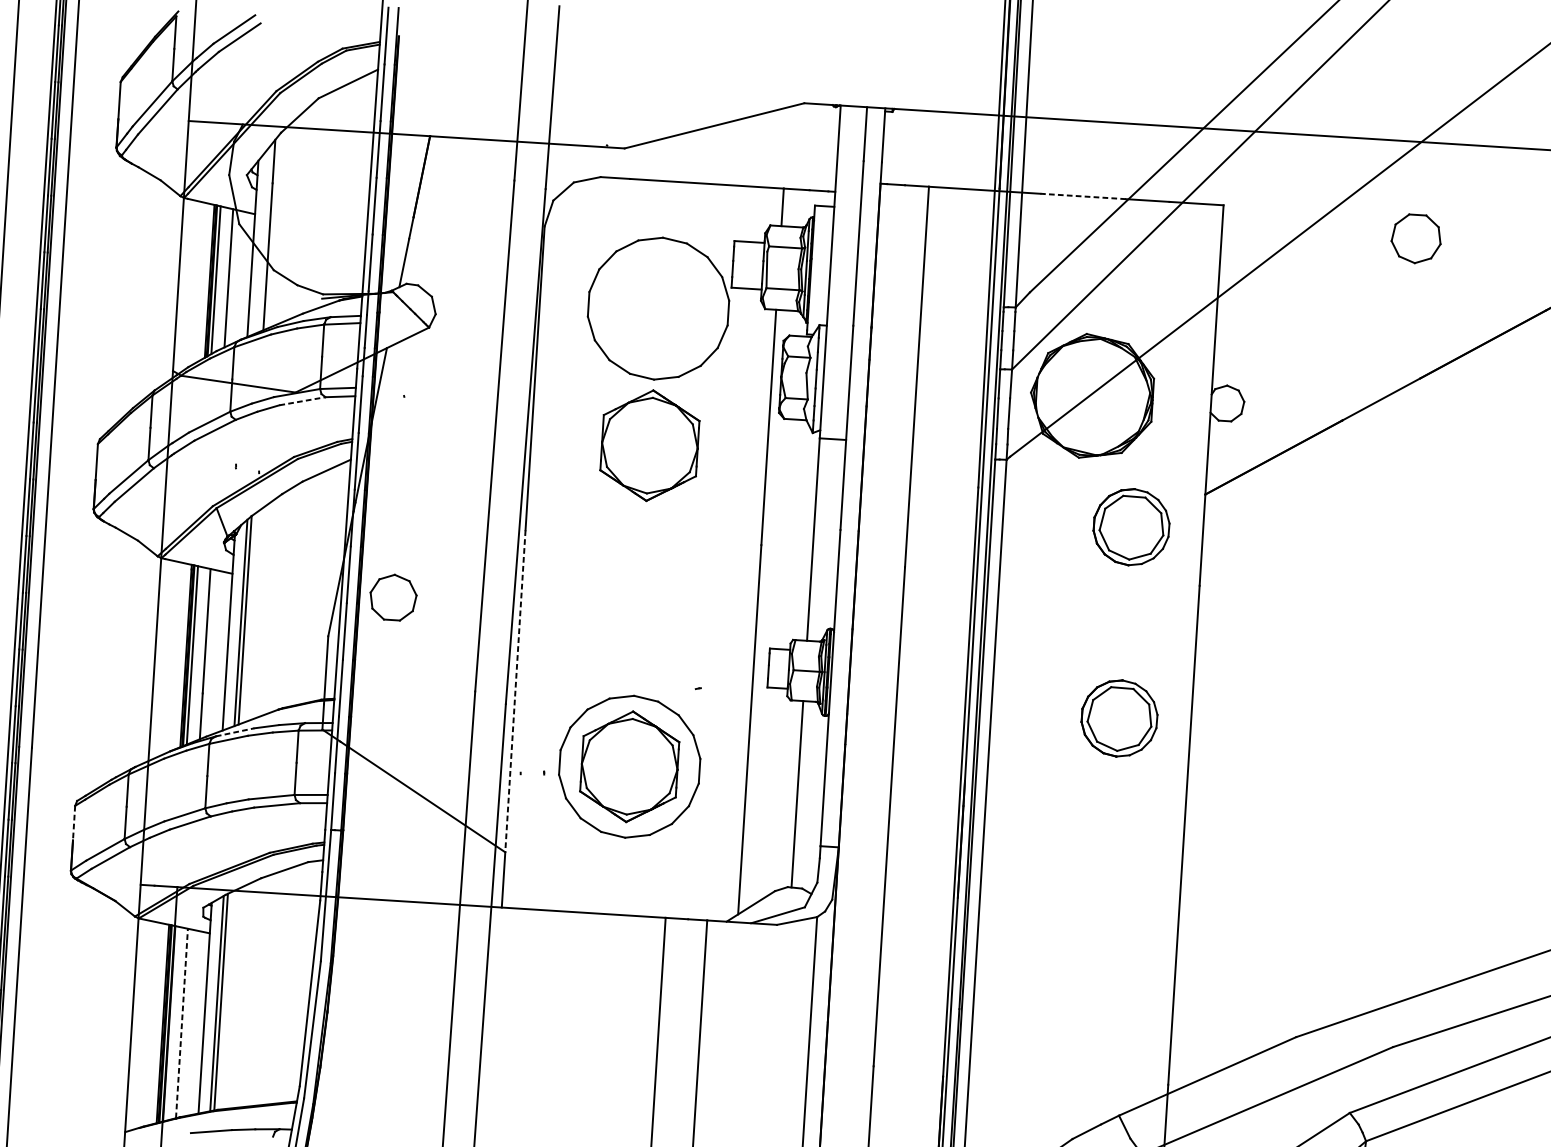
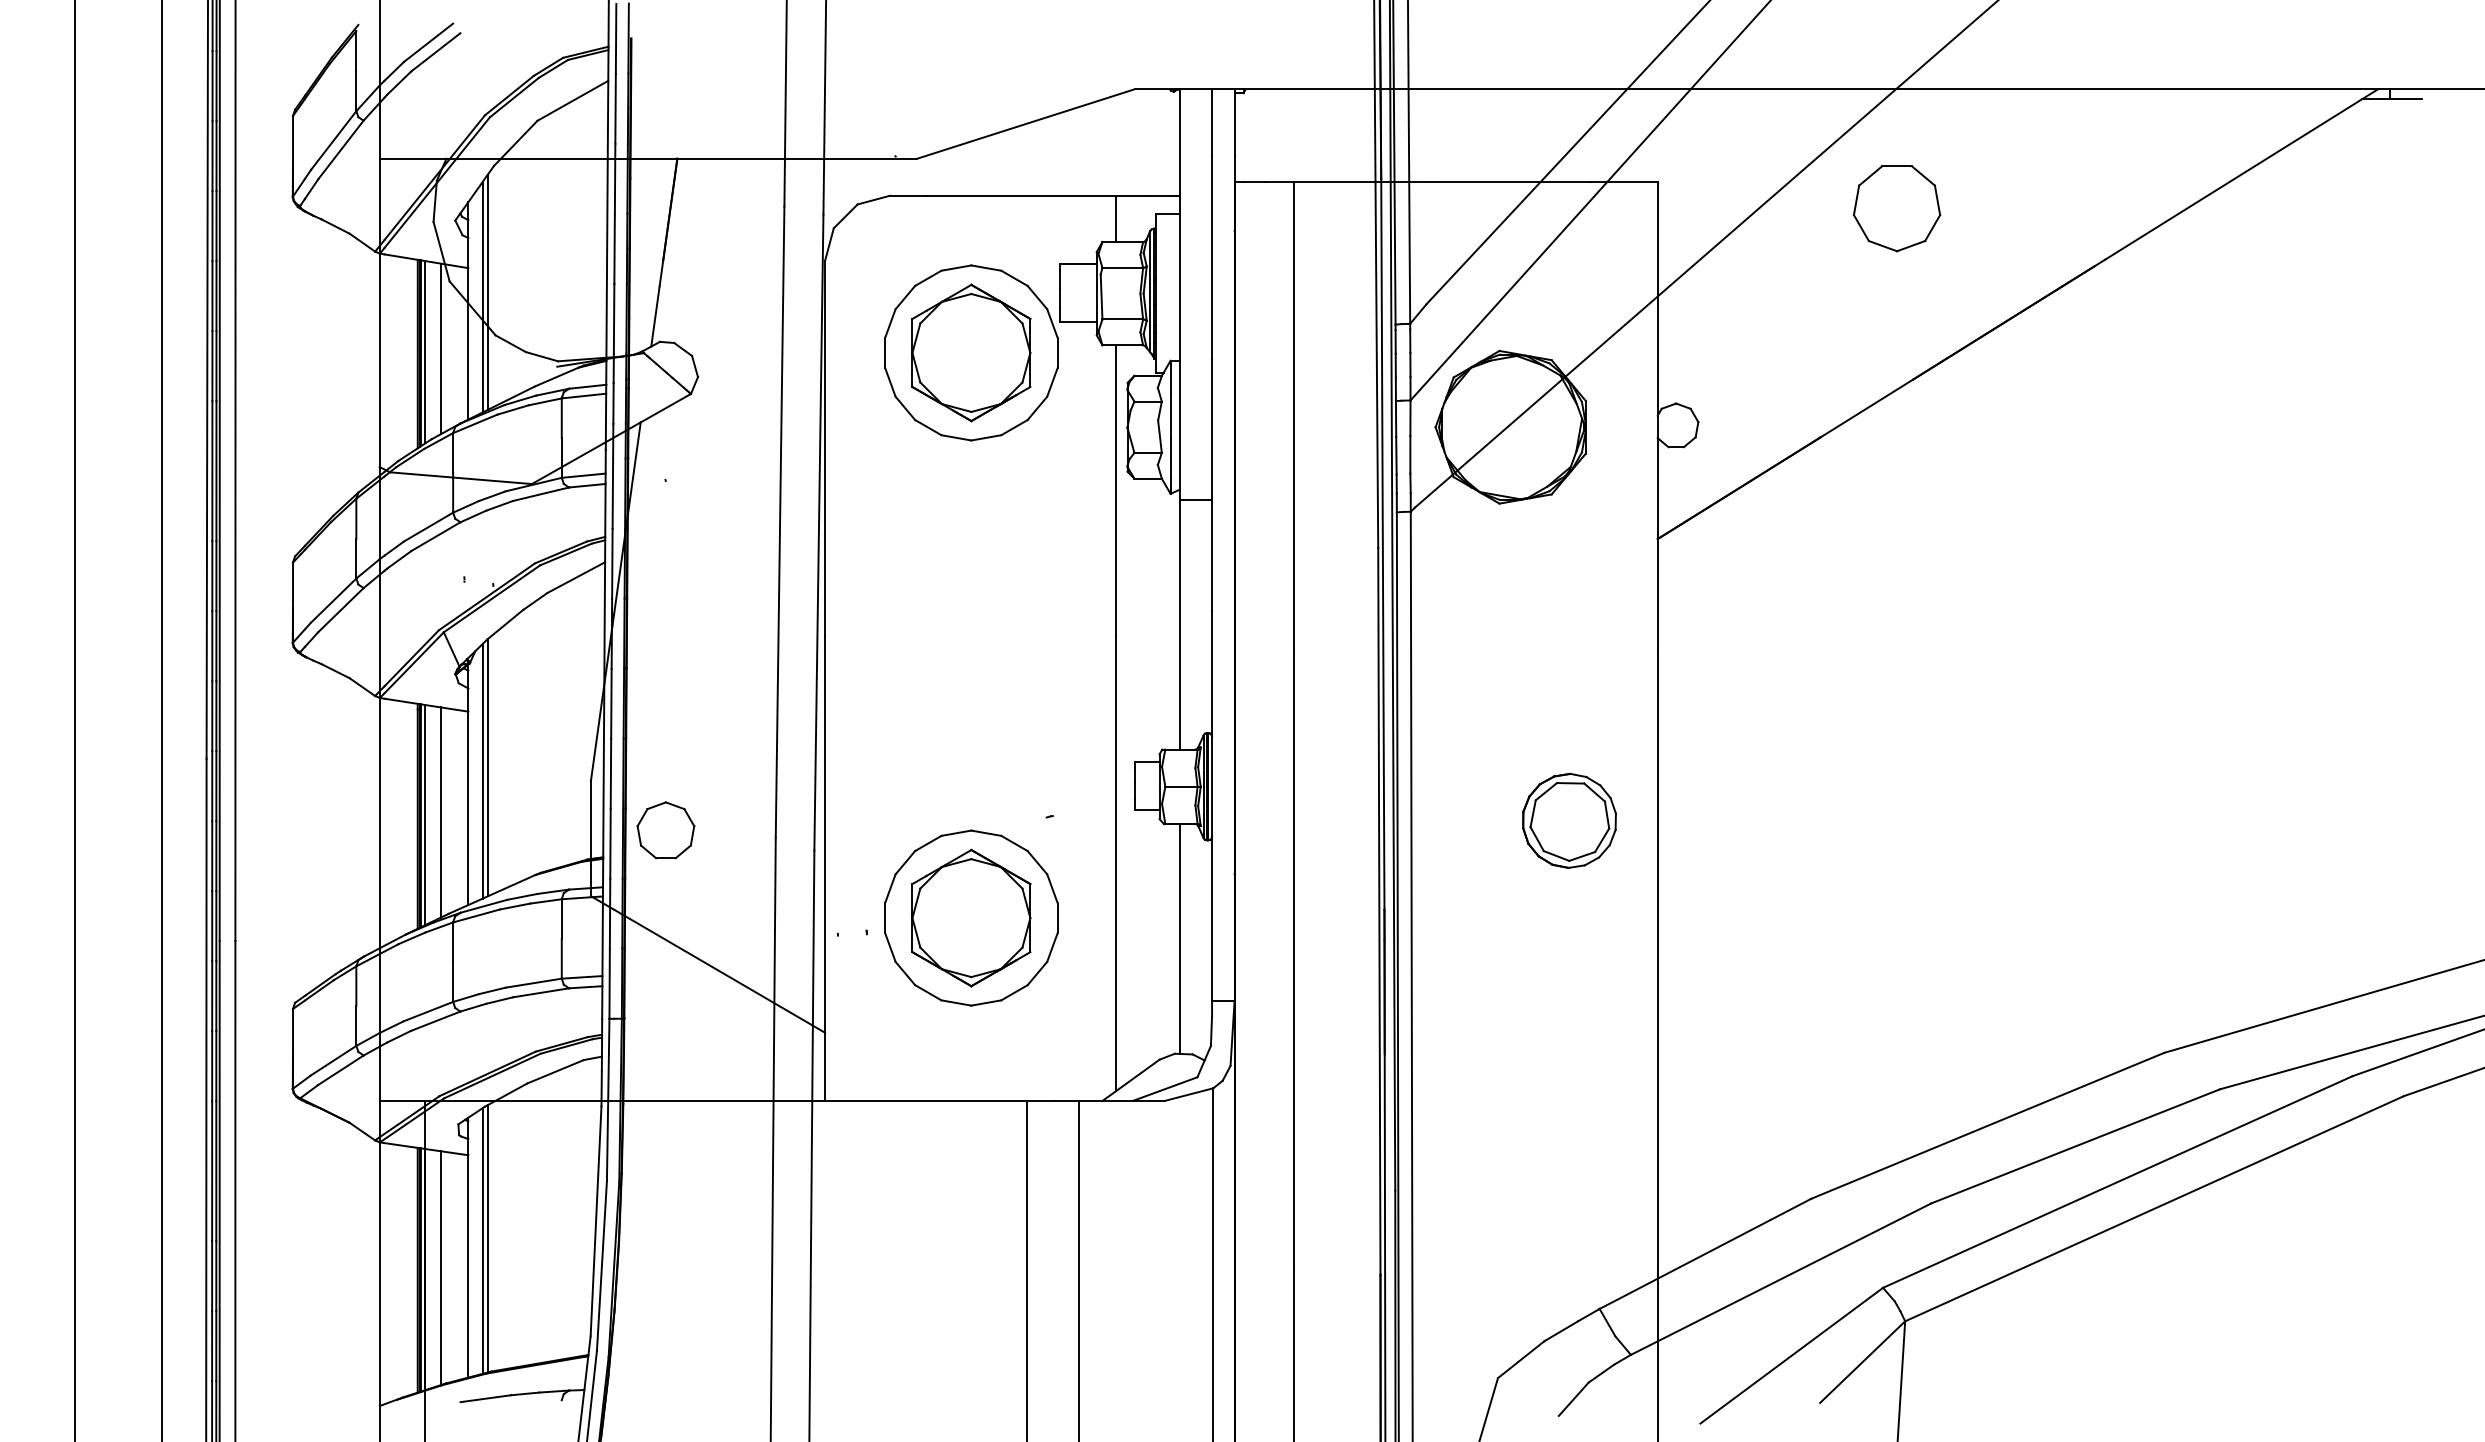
line: (1083, 196) -> (1484, 182), dashed -> solid
line: (265, 238) -> (482, 297), added
part: (1416, 238) -> (1897, 208), size x1.43
line: (302, 401) -> (541, 494), dashed -> solid
part: (650, 445) -> (971, 352), moved
part: (1131, 526) -> (1569, 584), removed
part: (393, 597) -> (665, 830), moved
line: (515, 691) -> (825, 834), dashed -> solid
line: (235, 732) -> (484, 906), dashed -> solid
line: (74, 823) -> (293, 1030), dashed -> solid
line: (182, 1023) -> (441, 1268), dashed -> solid

